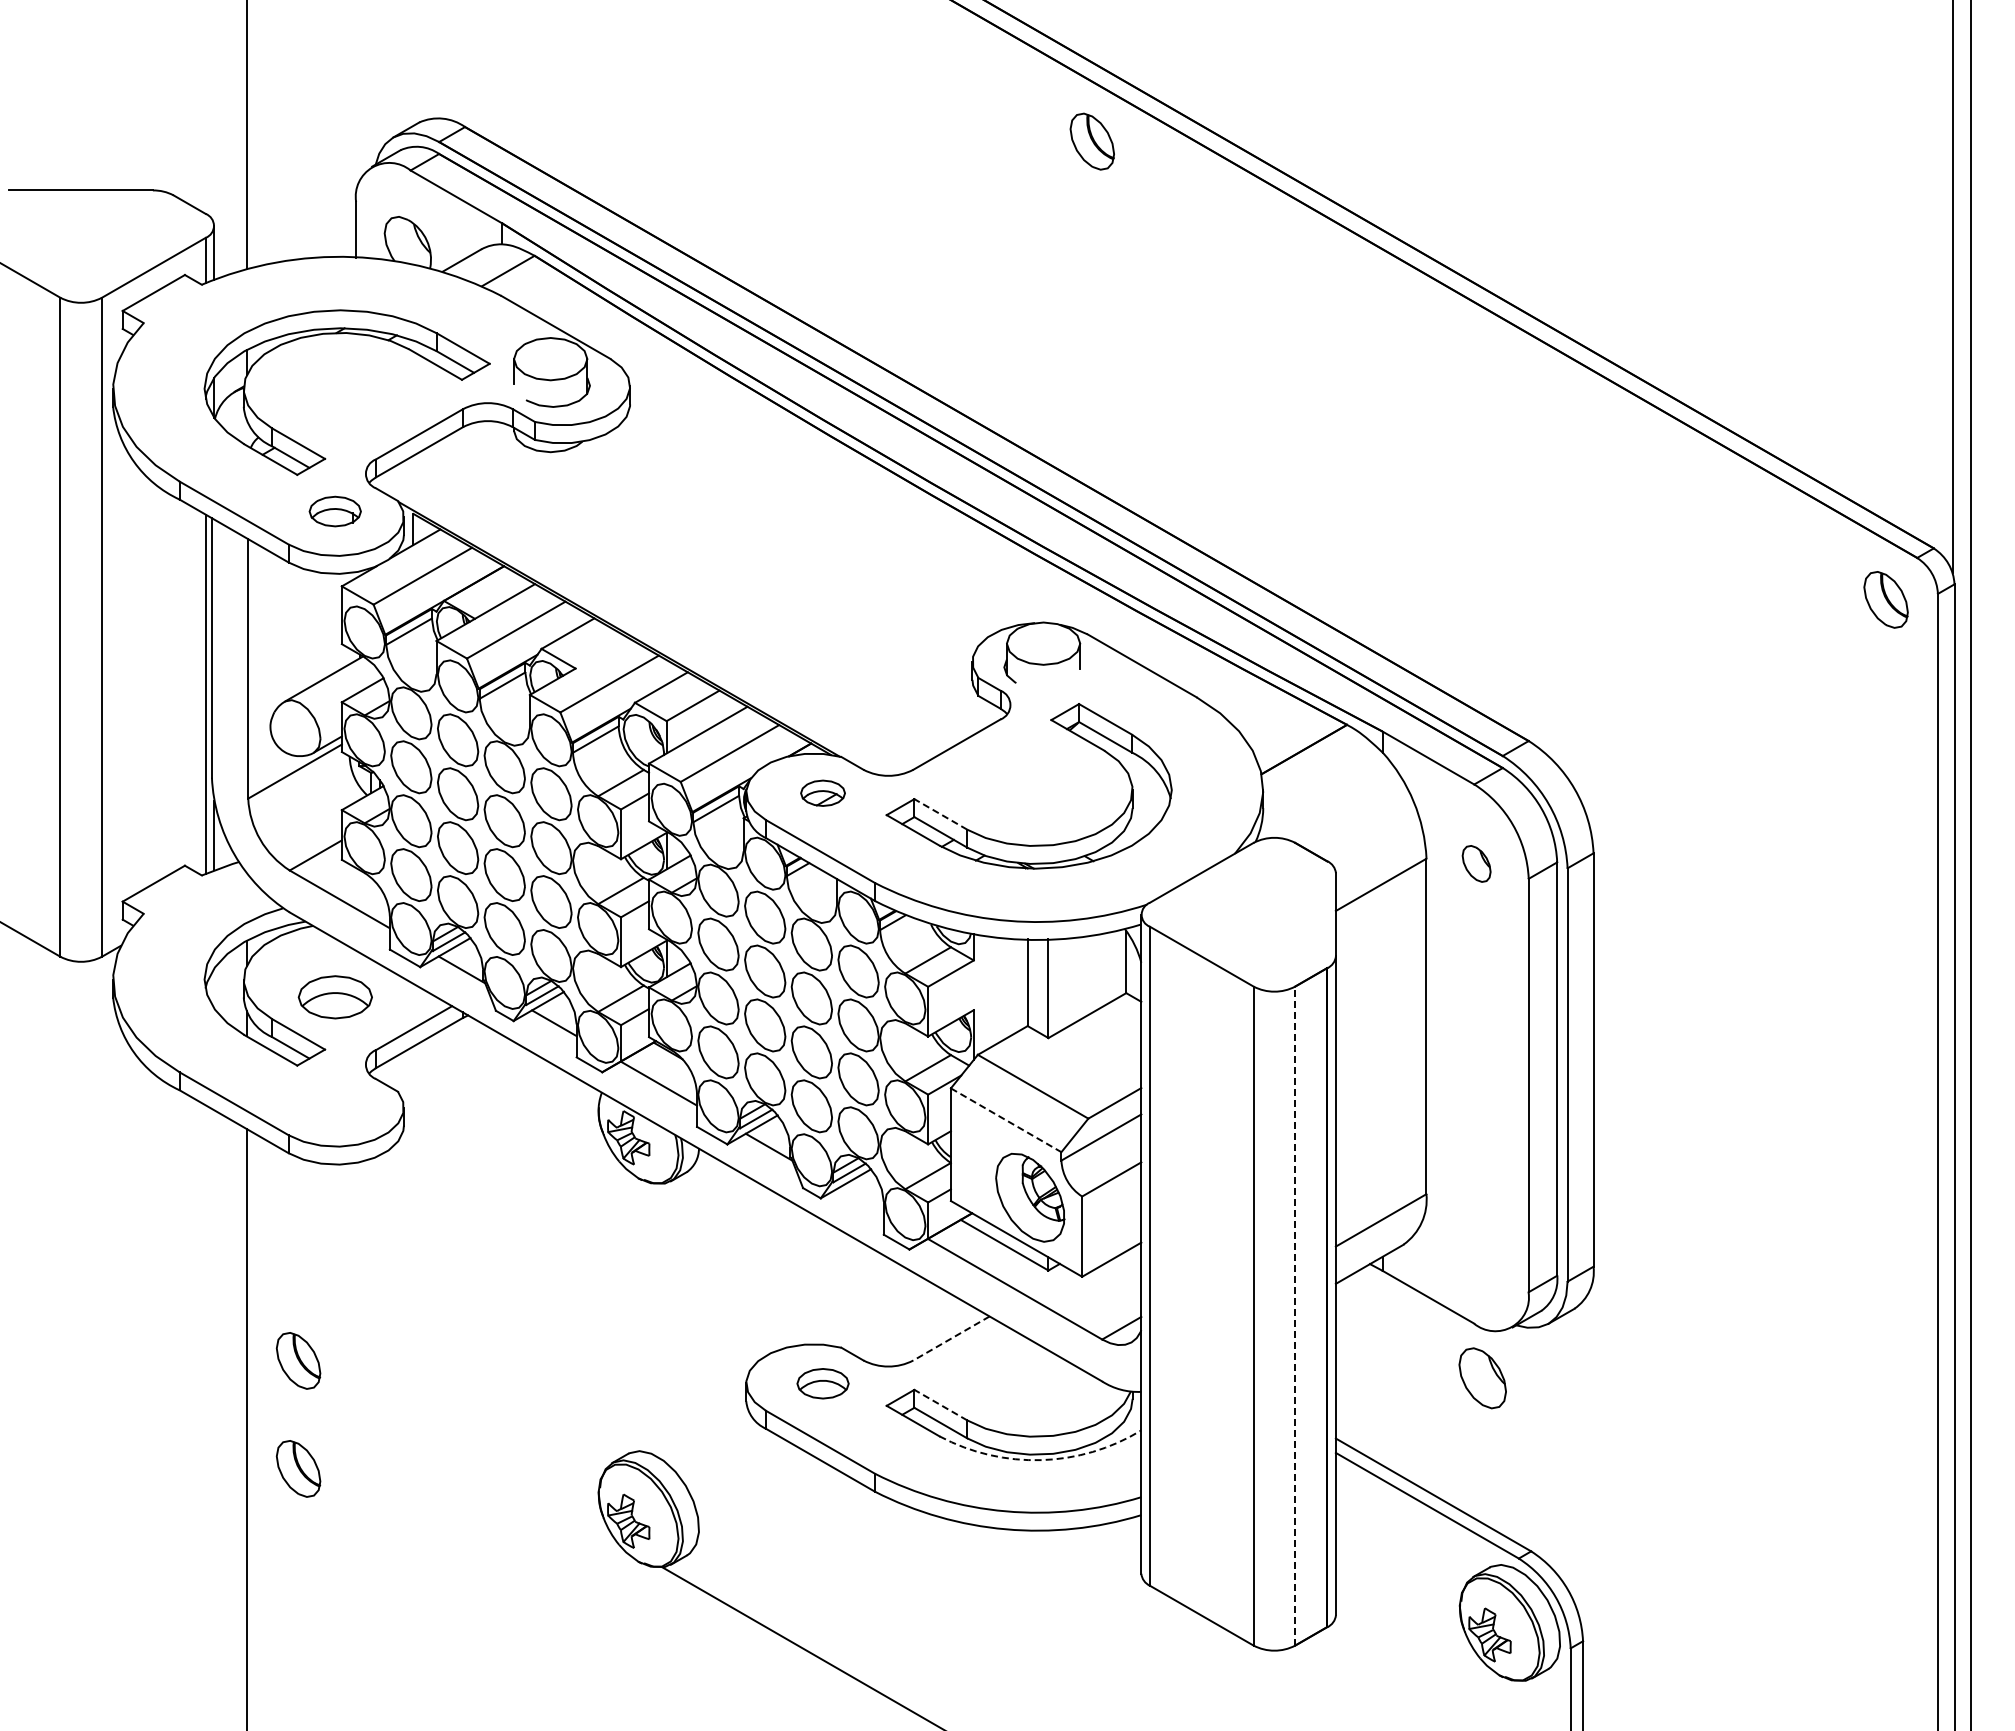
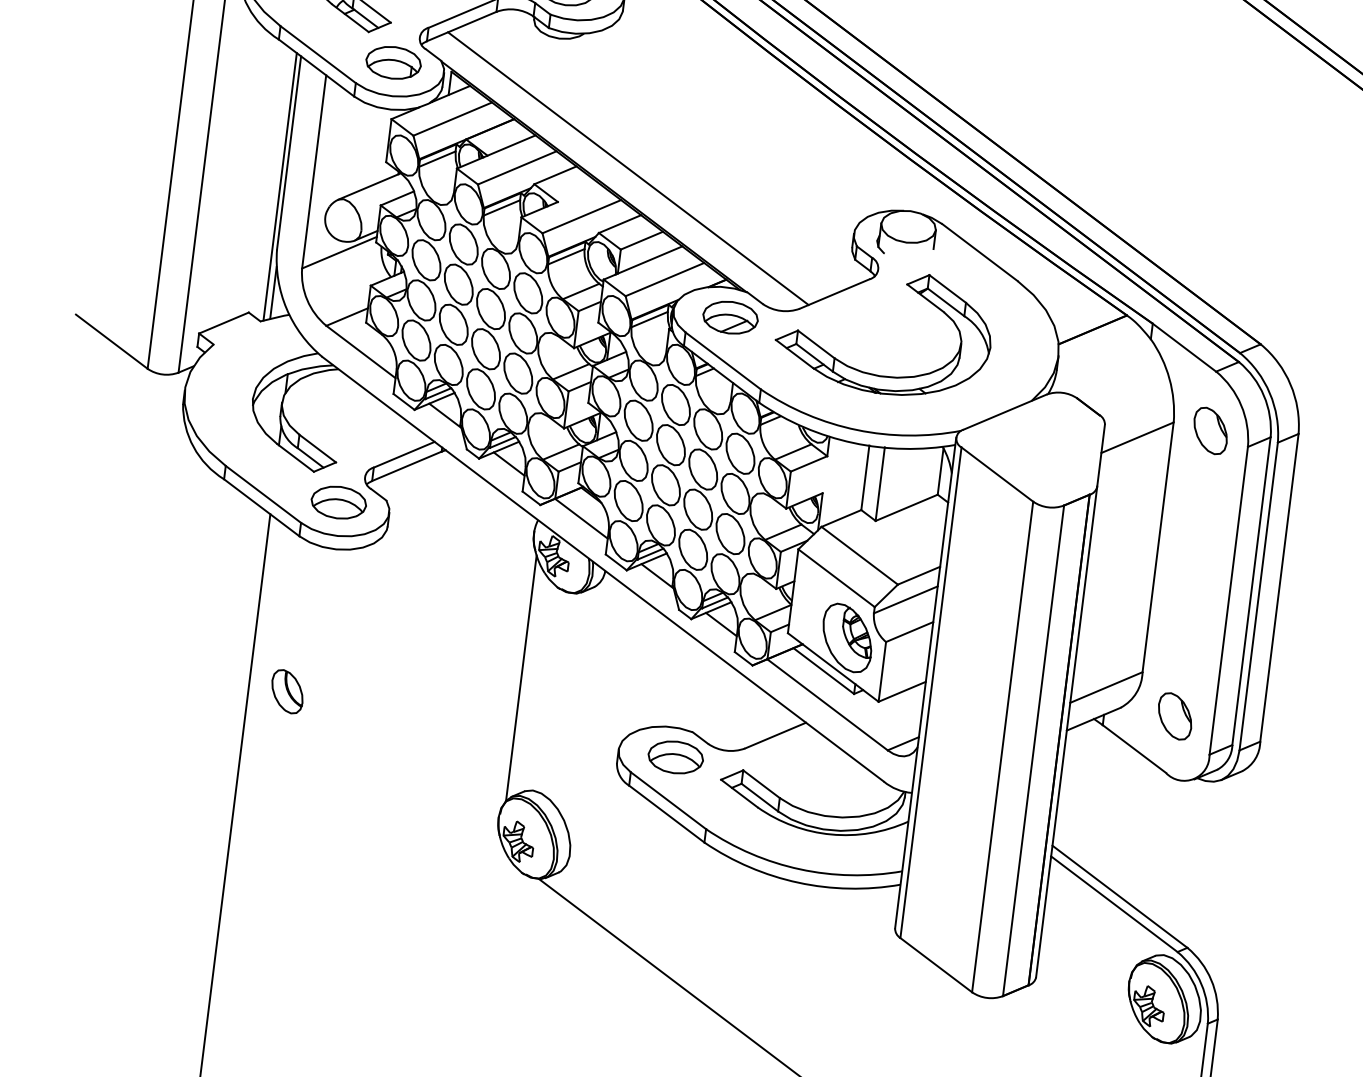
part: (334, 511) -> (392, 62), size x1.43
line: (663, 612) -> (628, 168), added
part: (822, 793) -> (730, 317), size x1.67
line: (940, 814) -> (816, 344), dashed -> solid
part: (1476, 863) -> (1210, 430), size x1.67
part: (334, 997) -> (338, 502), moved
line: (1006, 1120) -> (836, 578), dashed -> solid
line: (861, 1200) -> (721, 624), added
line: (605, 1304) -> (521, 678), added
line: (1295, 1316) -> (1033, 751), dashed -> solid
line: (951, 1338) -> (775, 735), dashed -> solid
part: (1482, 1378) -> (1174, 716), moved
part: (822, 1383) -> (675, 757), size x1.43
line: (940, 1405) -> (761, 784), dashed -> solid
arc: (1041, 1460) -> (831, 834), dashed -> solid
part: (298, 1468) -> (277, 771), removed

